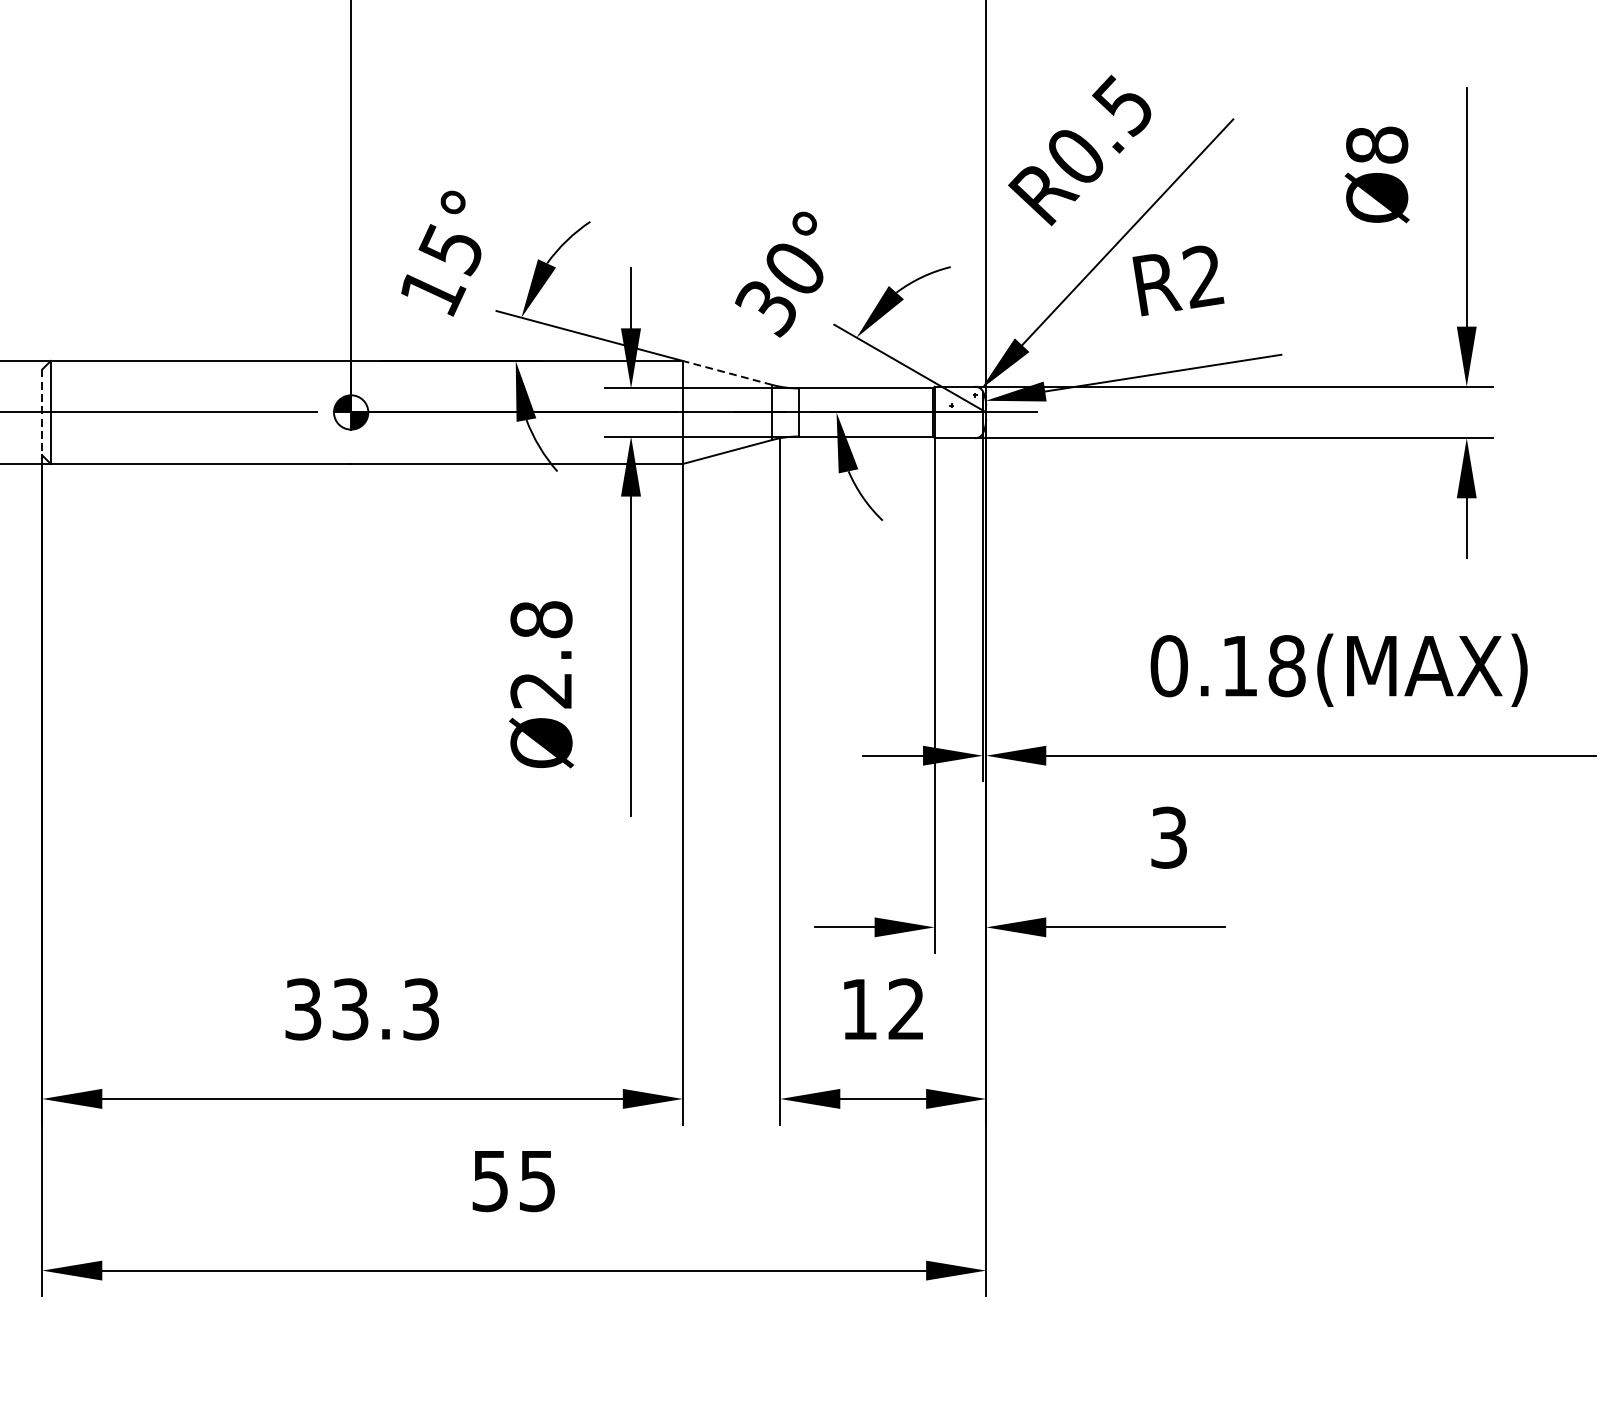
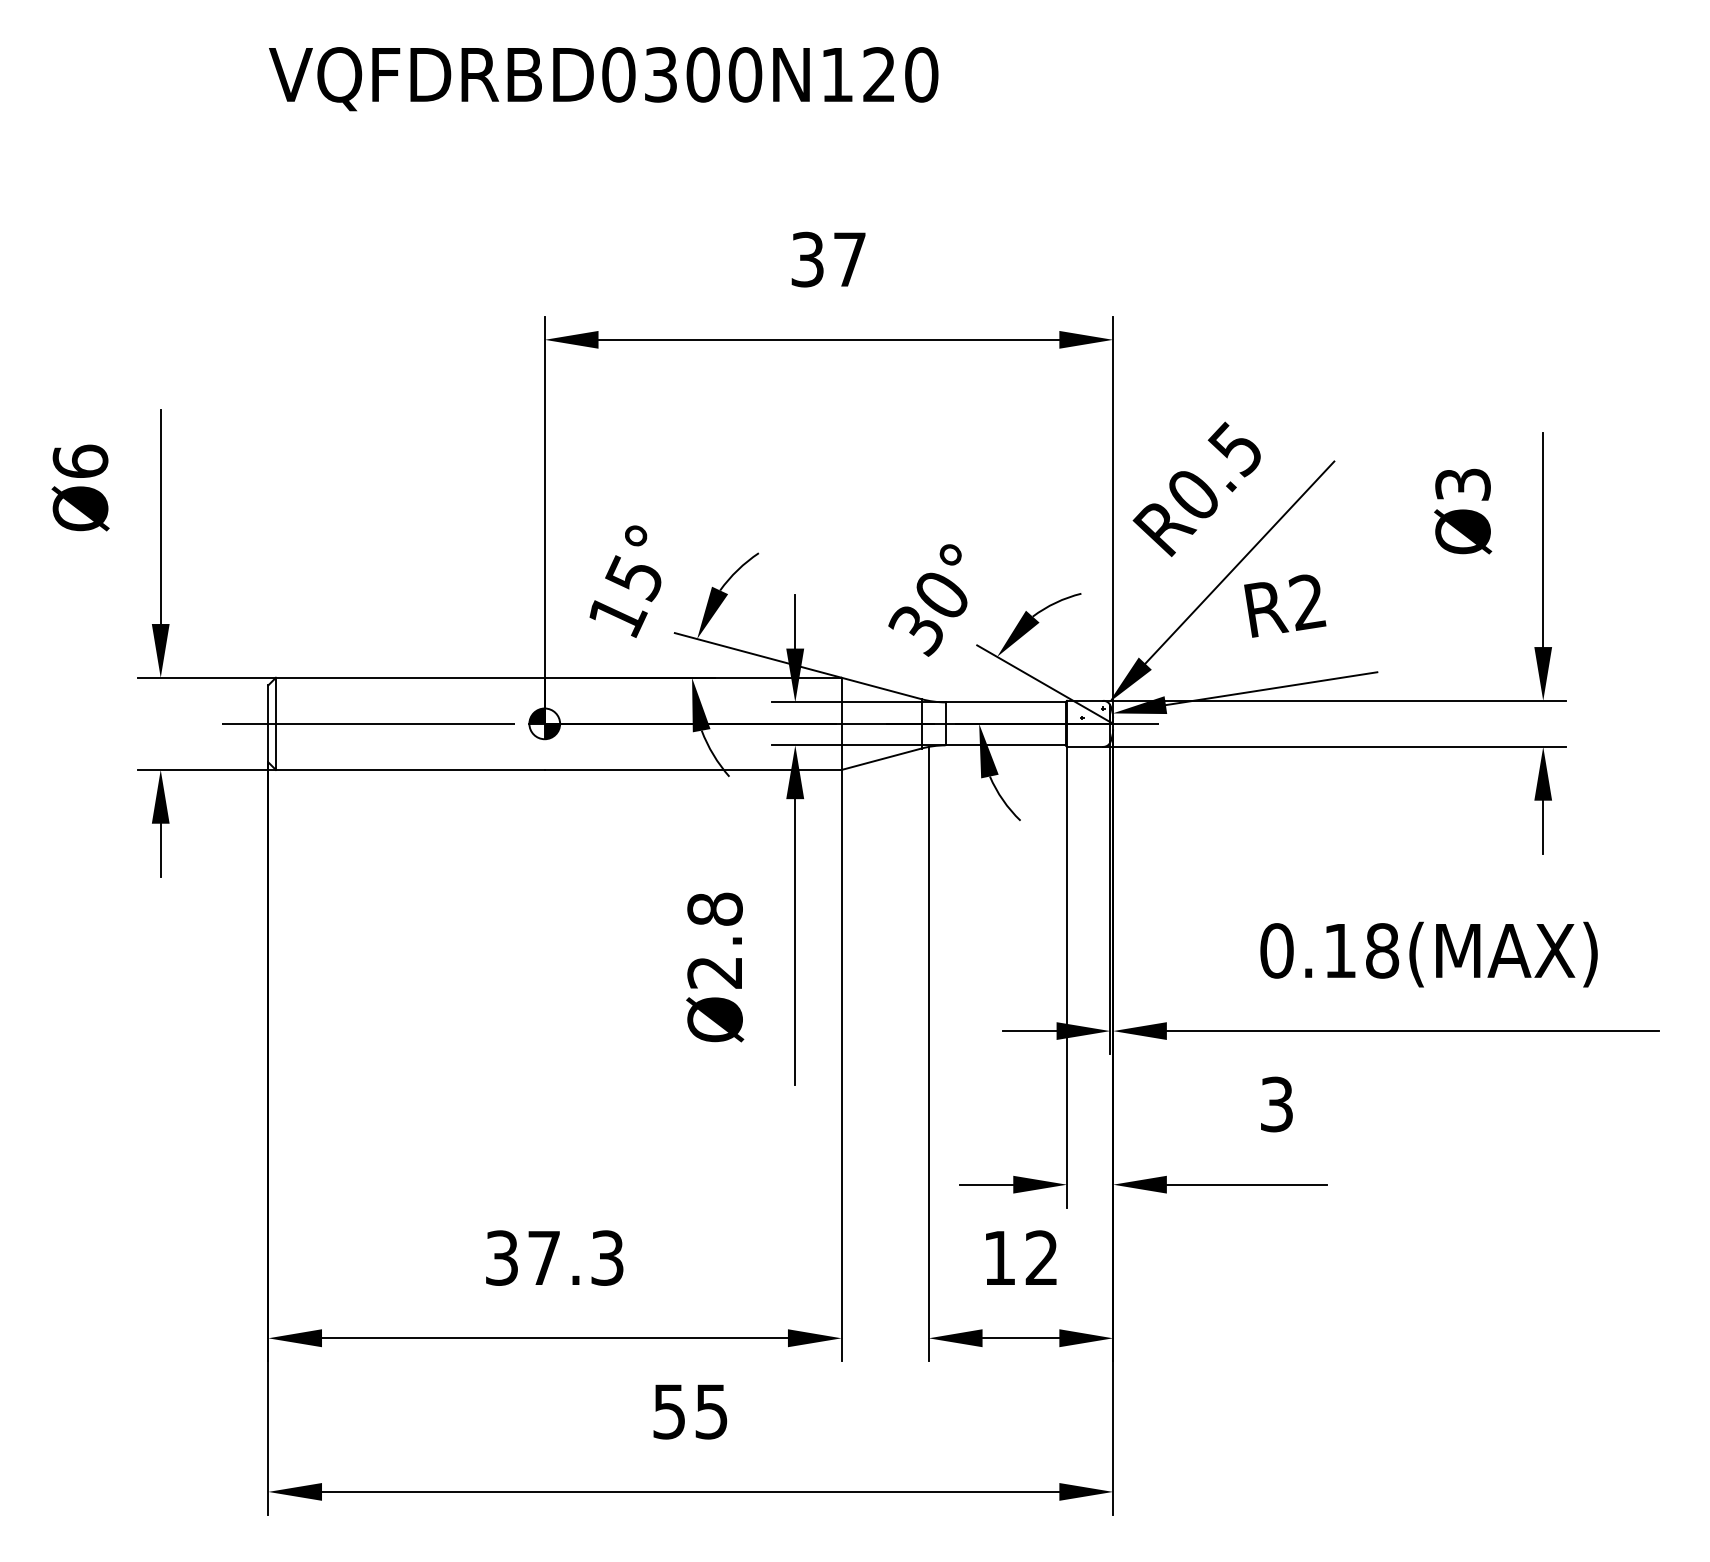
text: (1376, 145) -> (1462, 484), Ø8 -> Ø3
line: (727, 372) -> (881, 688), dashed -> solid
line: (42, 413) -> (268, 724), dashed -> solid
text: (350, 1008) -> (544, 1257), 33.3 -> 37.3

